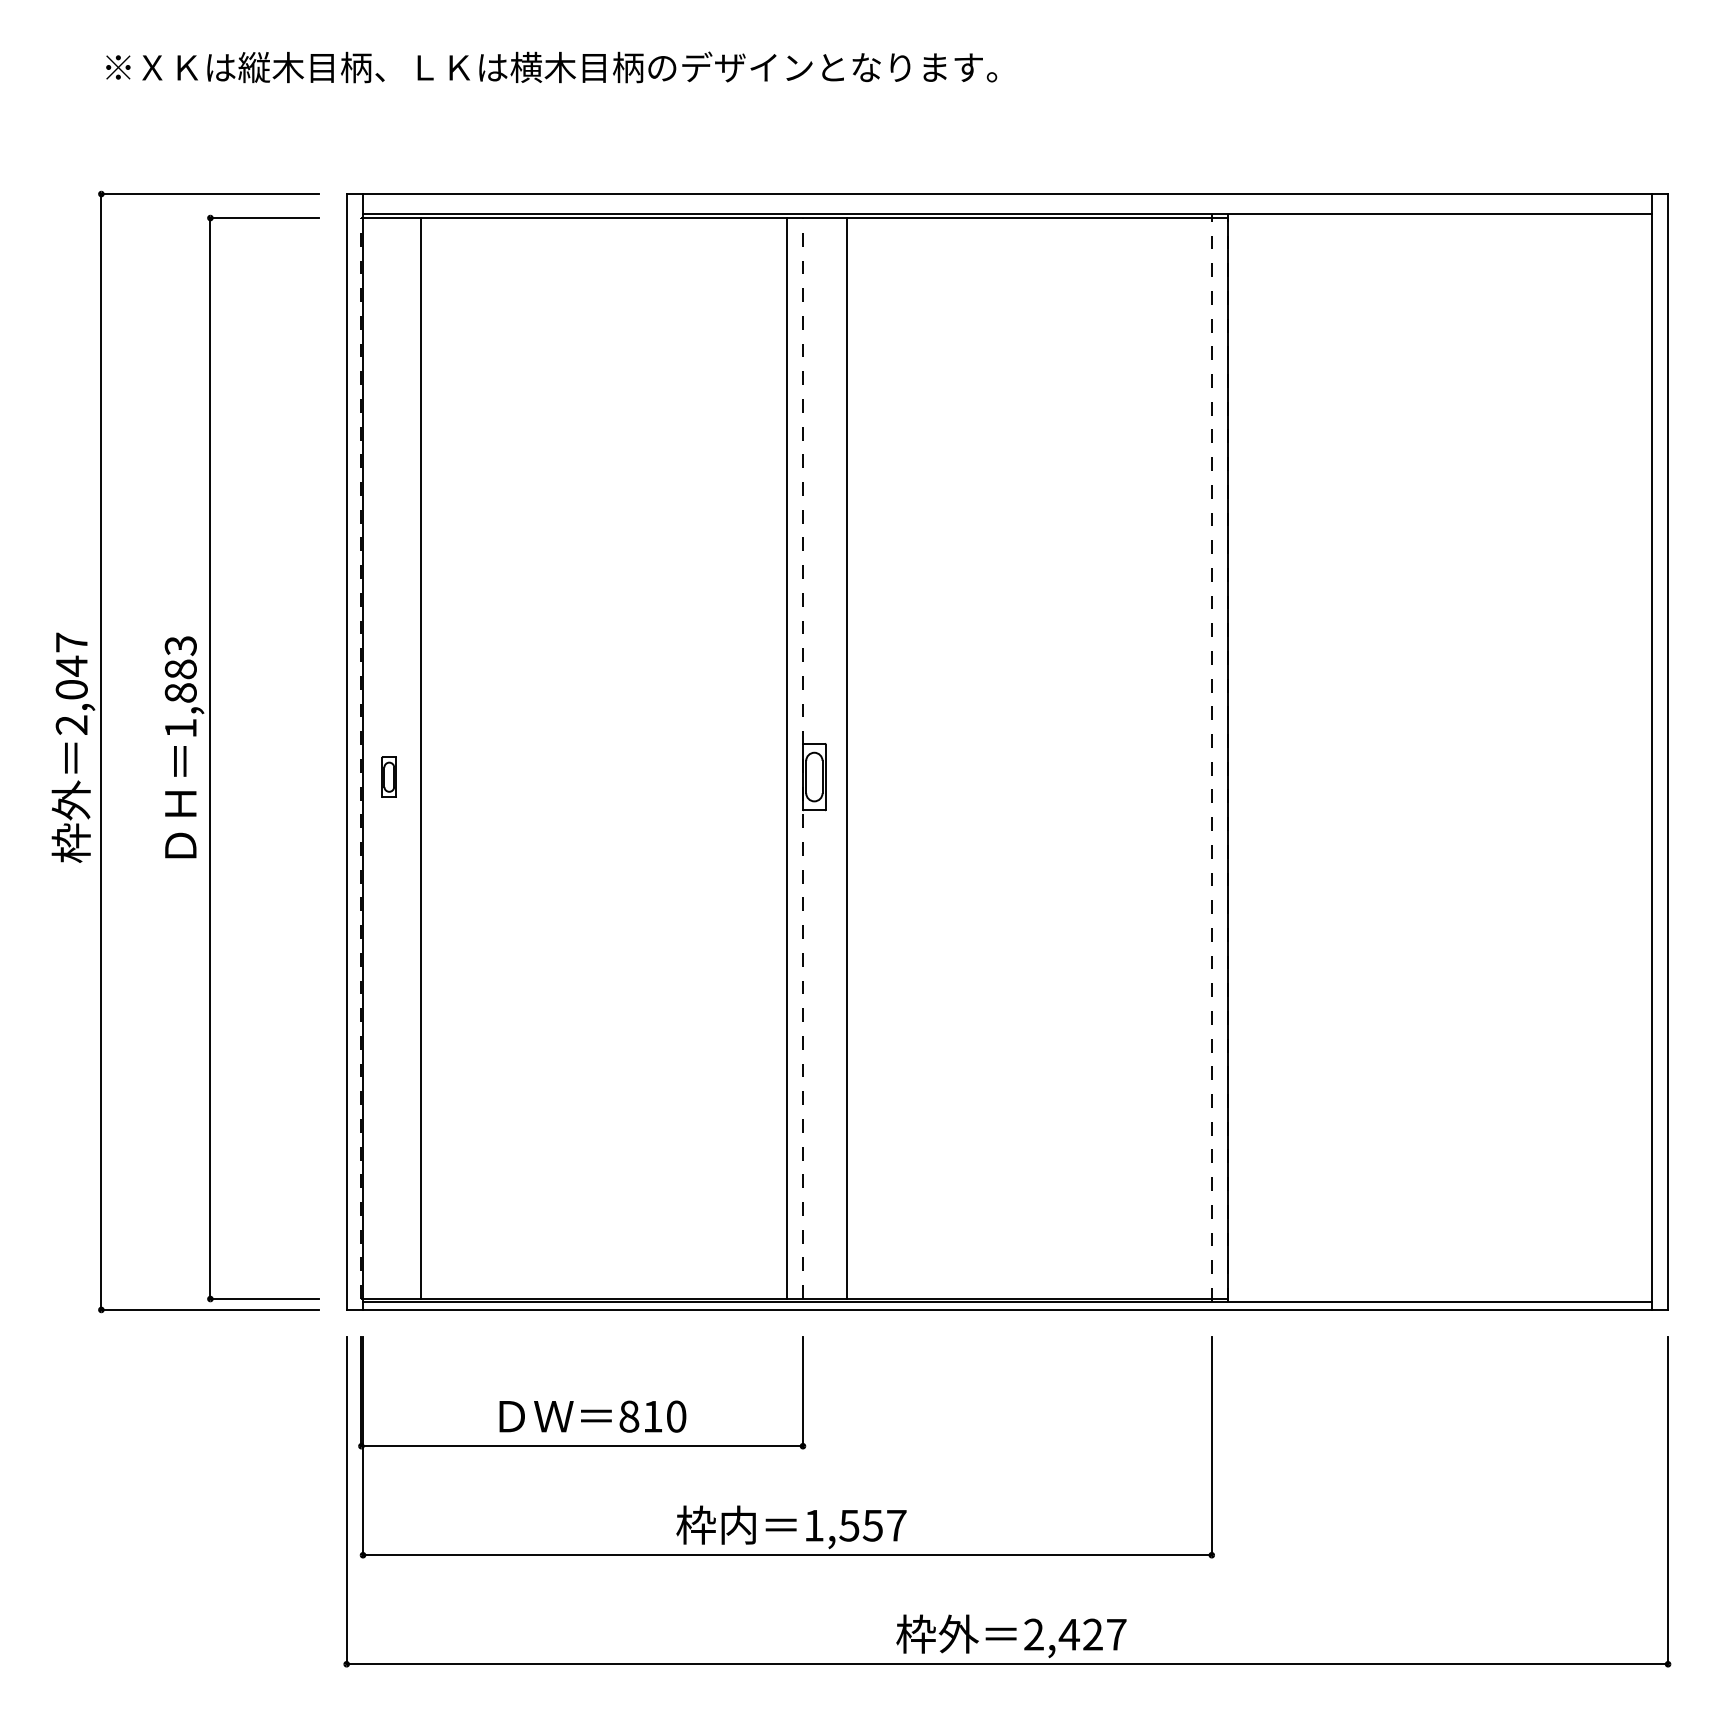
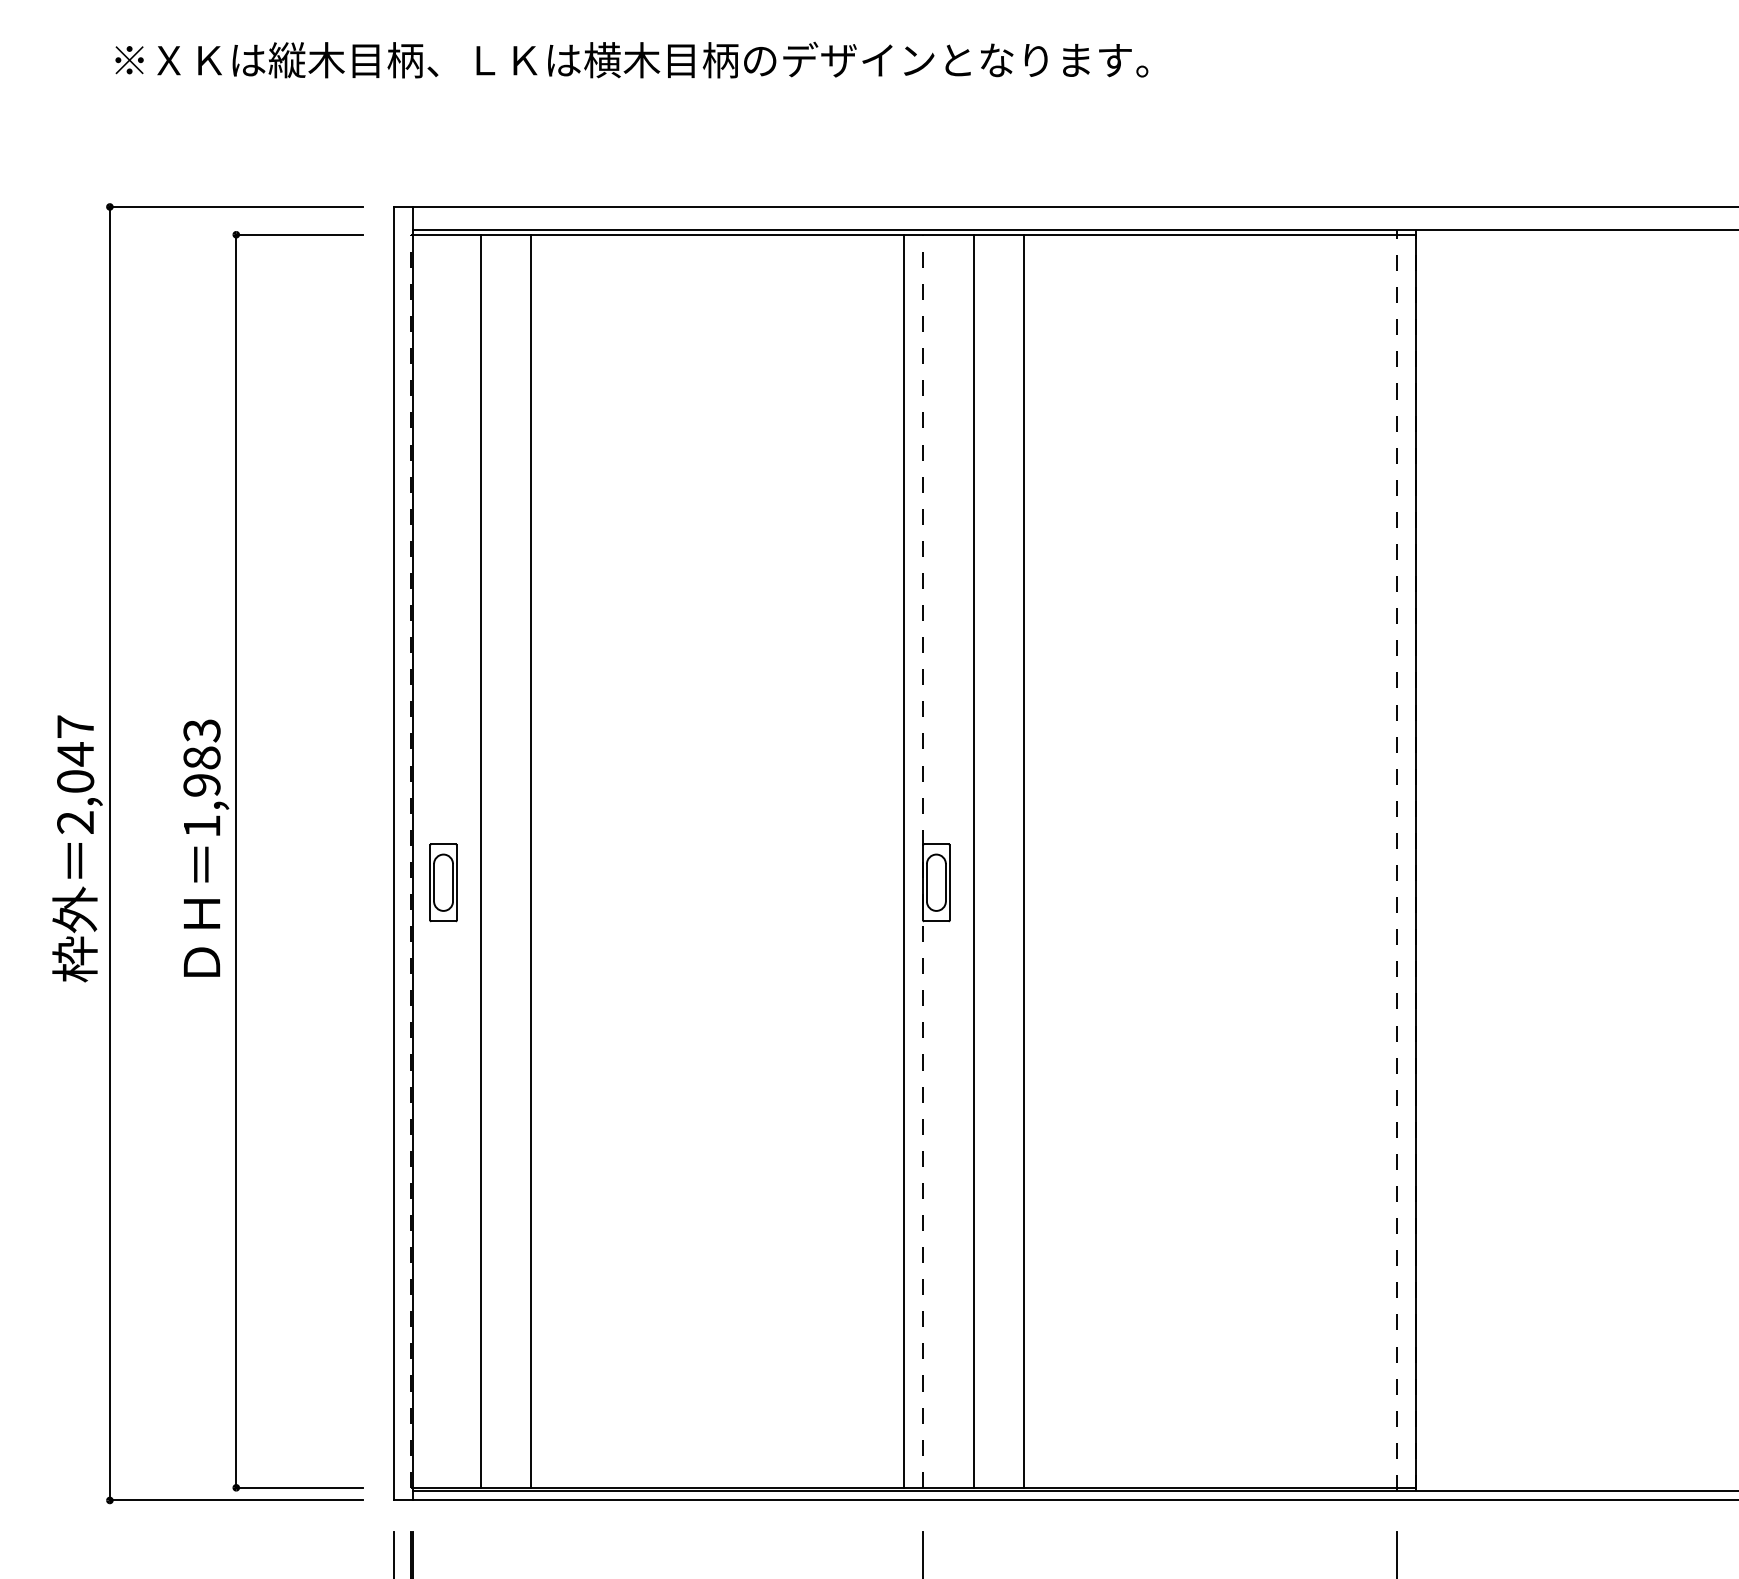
text: (180, 692) -> (201, 784), 1,883 -> 1,983
line: (464, 758) -> (530, 861), added
line: (890, 758) -> (1024, 861), added
part: (389, 777) -> (443, 883), size x1.67

